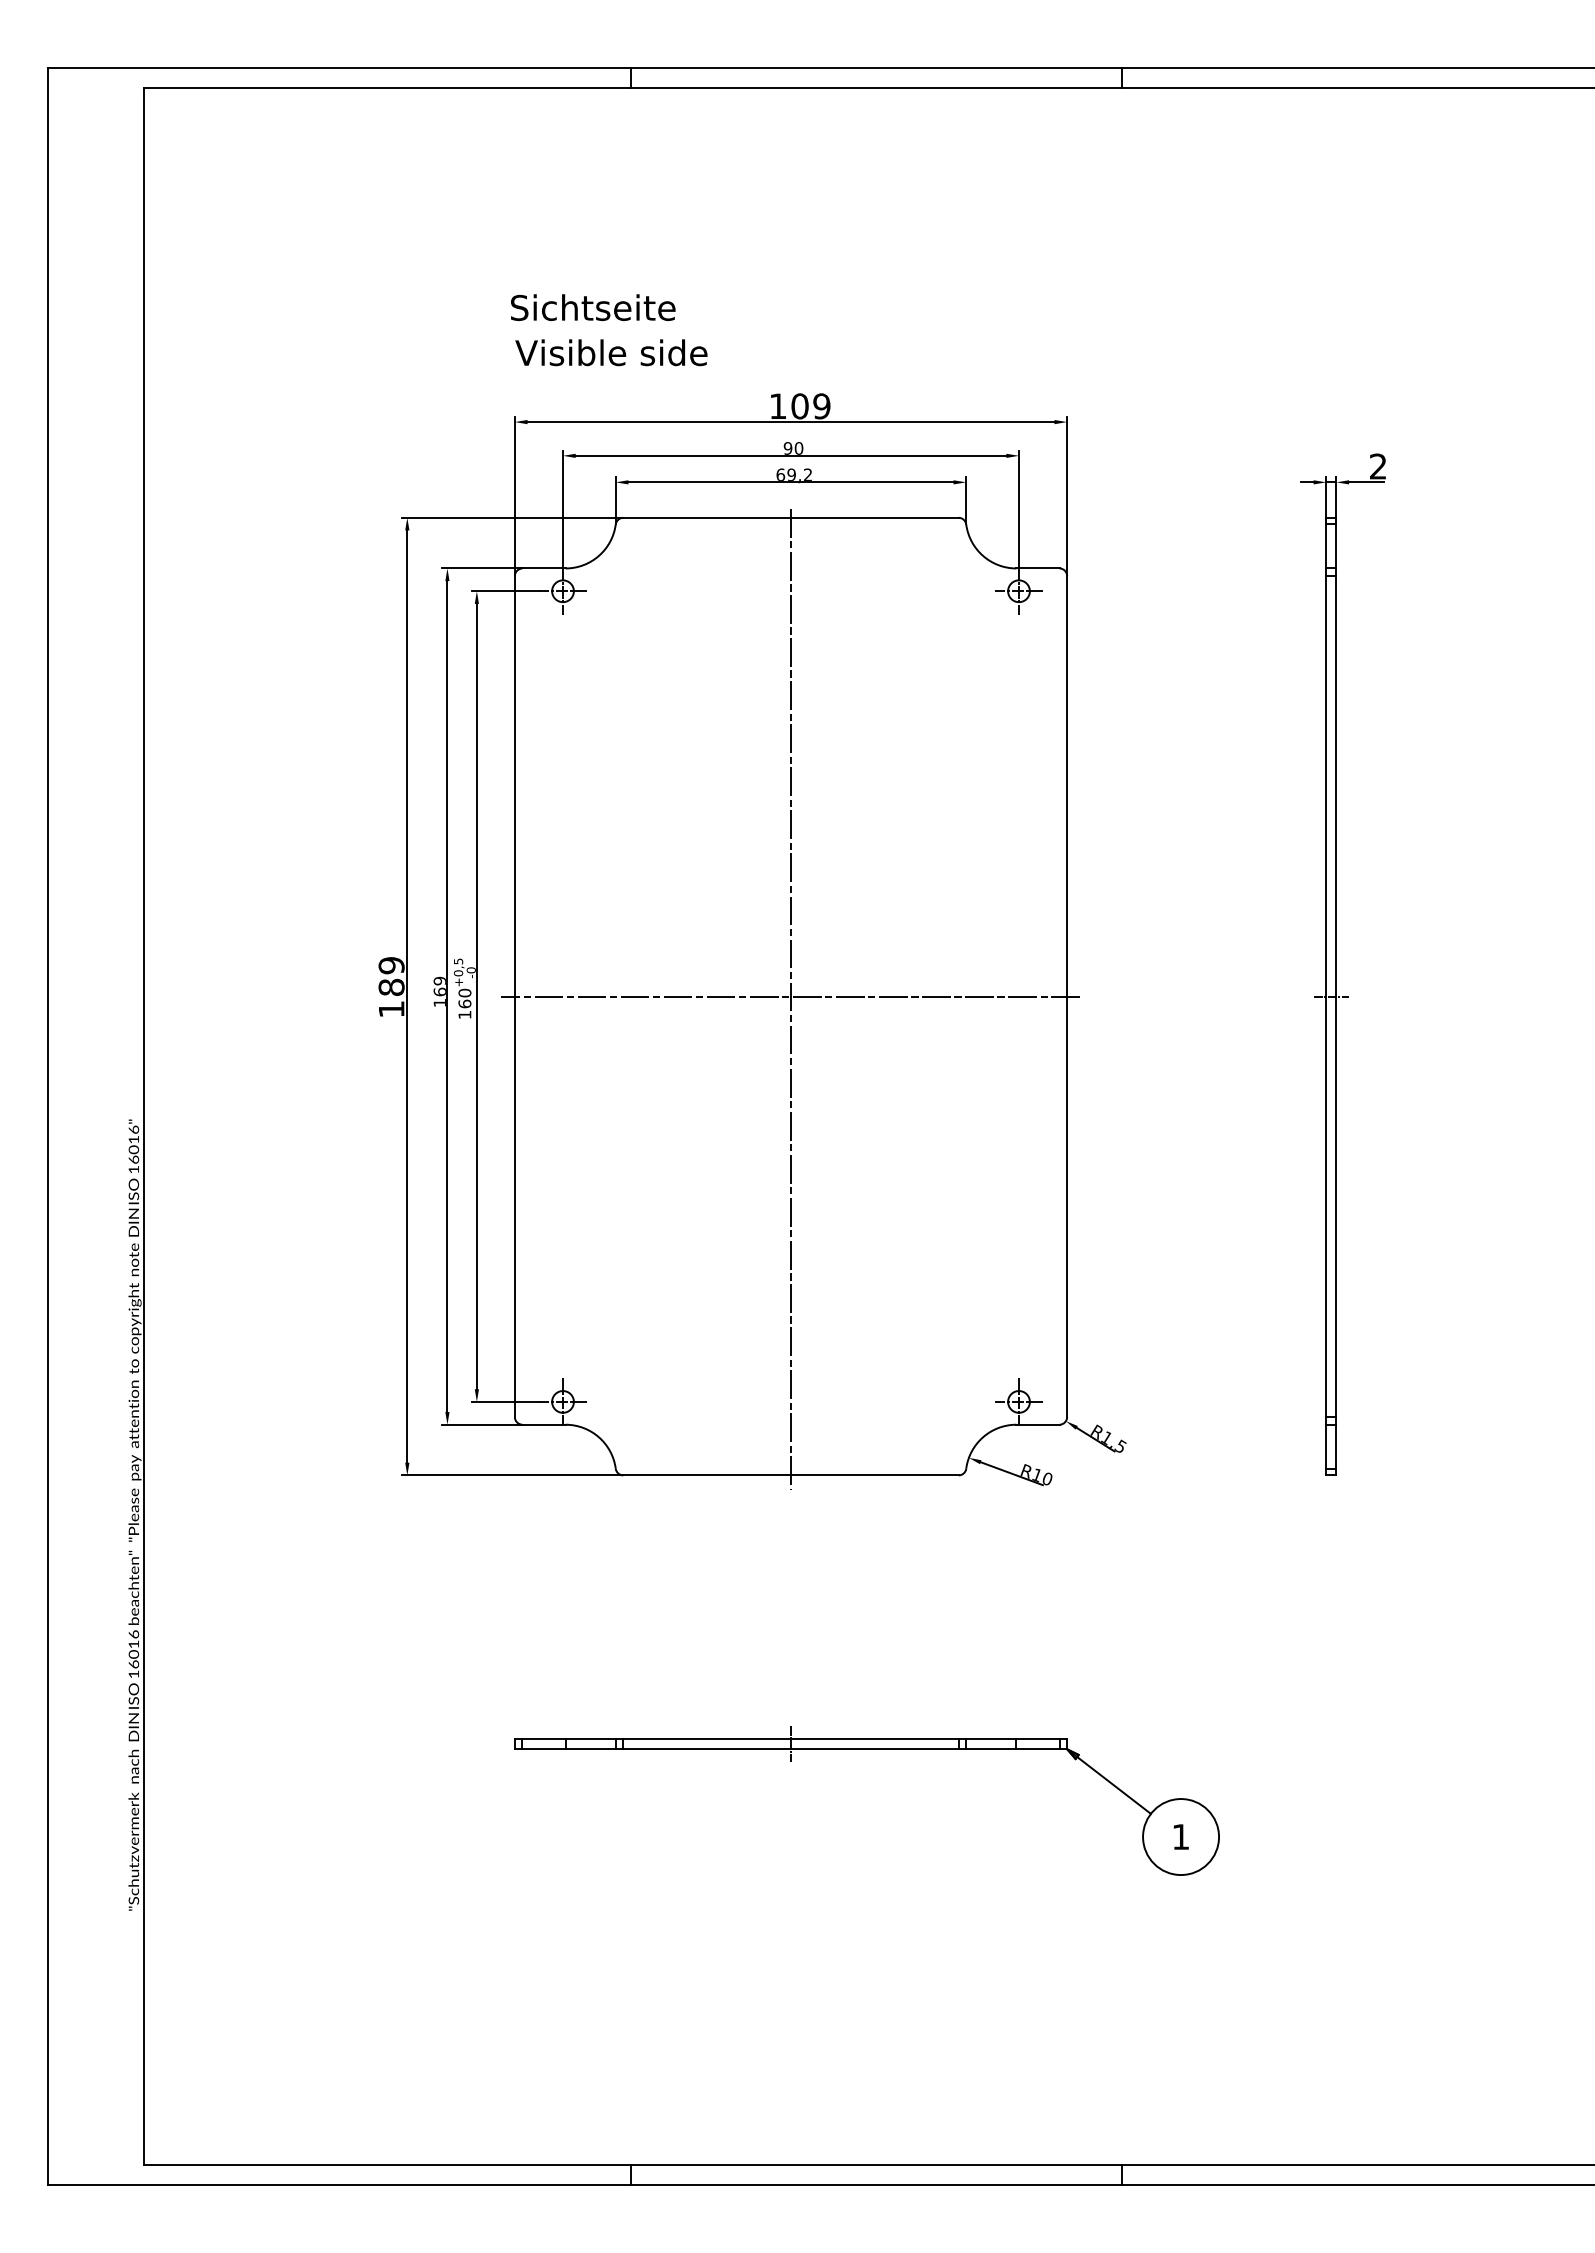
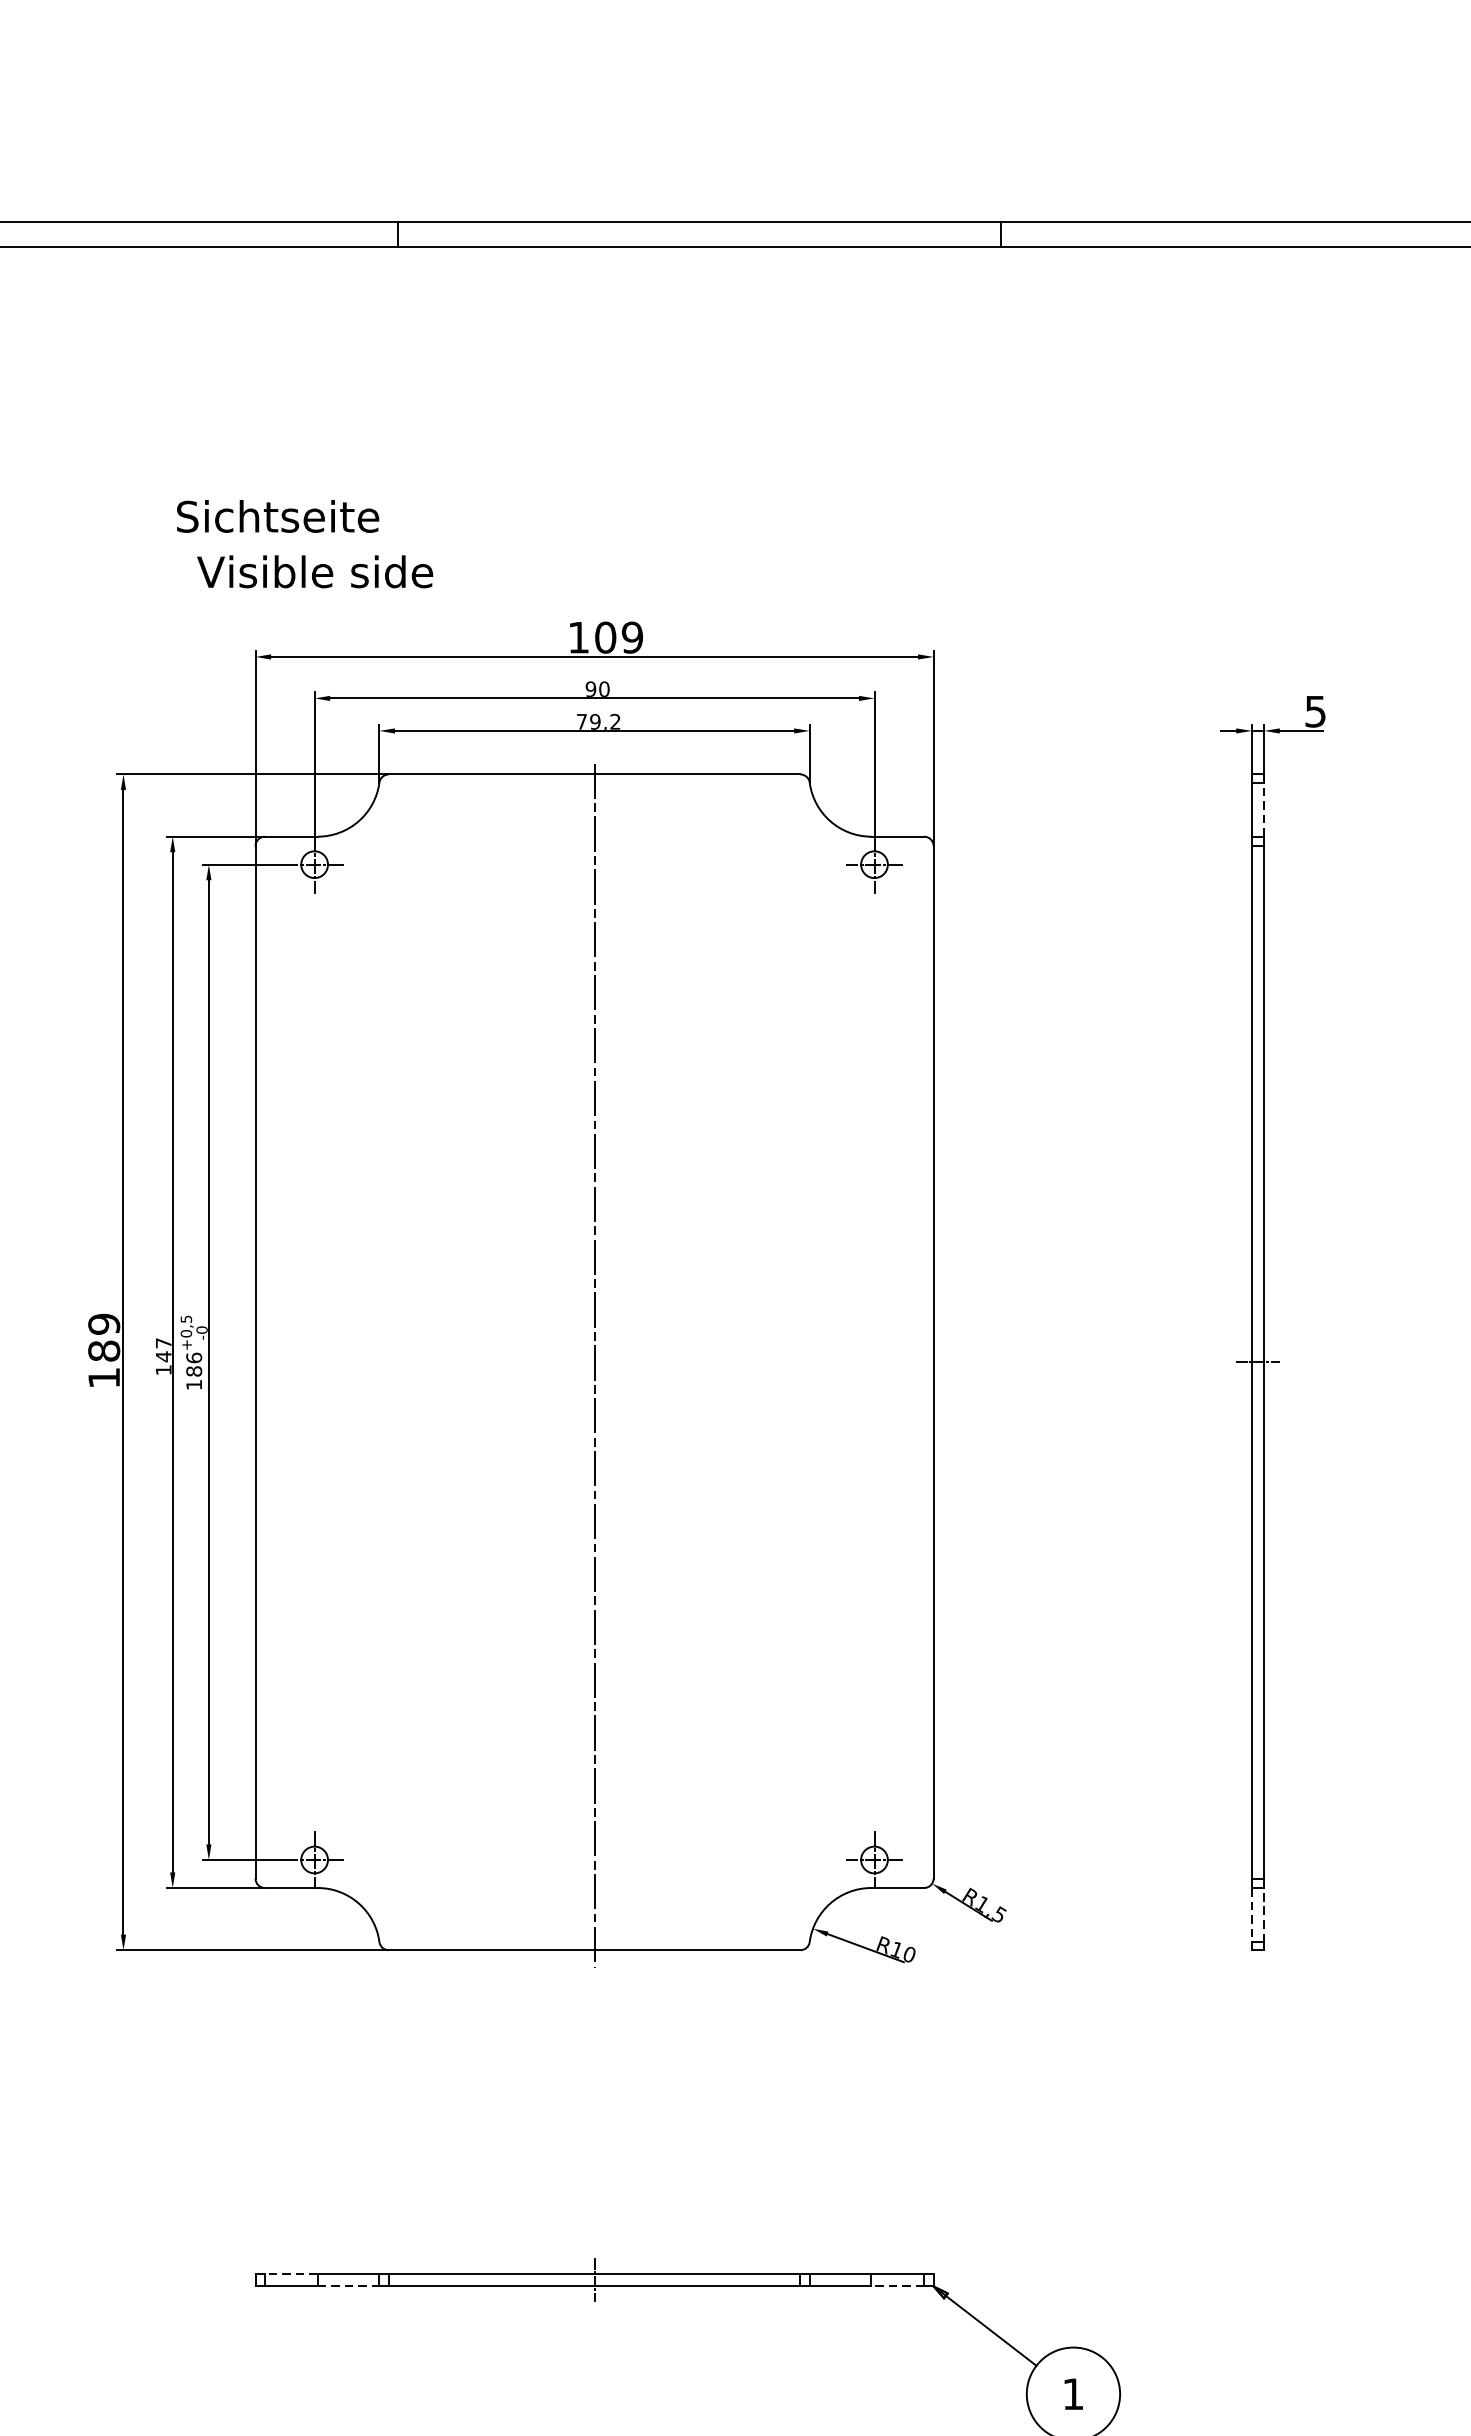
text: (593, 307) -> (278, 516), moved
text: (611, 352) -> (315, 571), moved
text: (1378, 466) -> (1315, 711), 2 -> 5
text: (780, 474) -> (581, 721), 69,2 -> 79,2
line: (1336, 545) -> (1264, 808), solid -> dashed
text: (439, 986) -> (162, 1349), 169 -> 147
line: (790, 996) -> (593, 1362), removed
text: (464, 998) -> (193, 1364), 160 -> 186
line: (1336, 1446) -> (1264, 1914), solid -> dashed
line: (1326, 1447) -> (1252, 1915), solid -> dashed
line: (544, 1739) -> (291, 2274), solid -> dashed
line: (591, 1749) -> (349, 2286), solid -> dashed
line: (1038, 1749) -> (898, 2286), solid -> dashed

